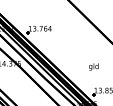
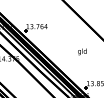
text: (93, 66) -> (82, 51), moved

